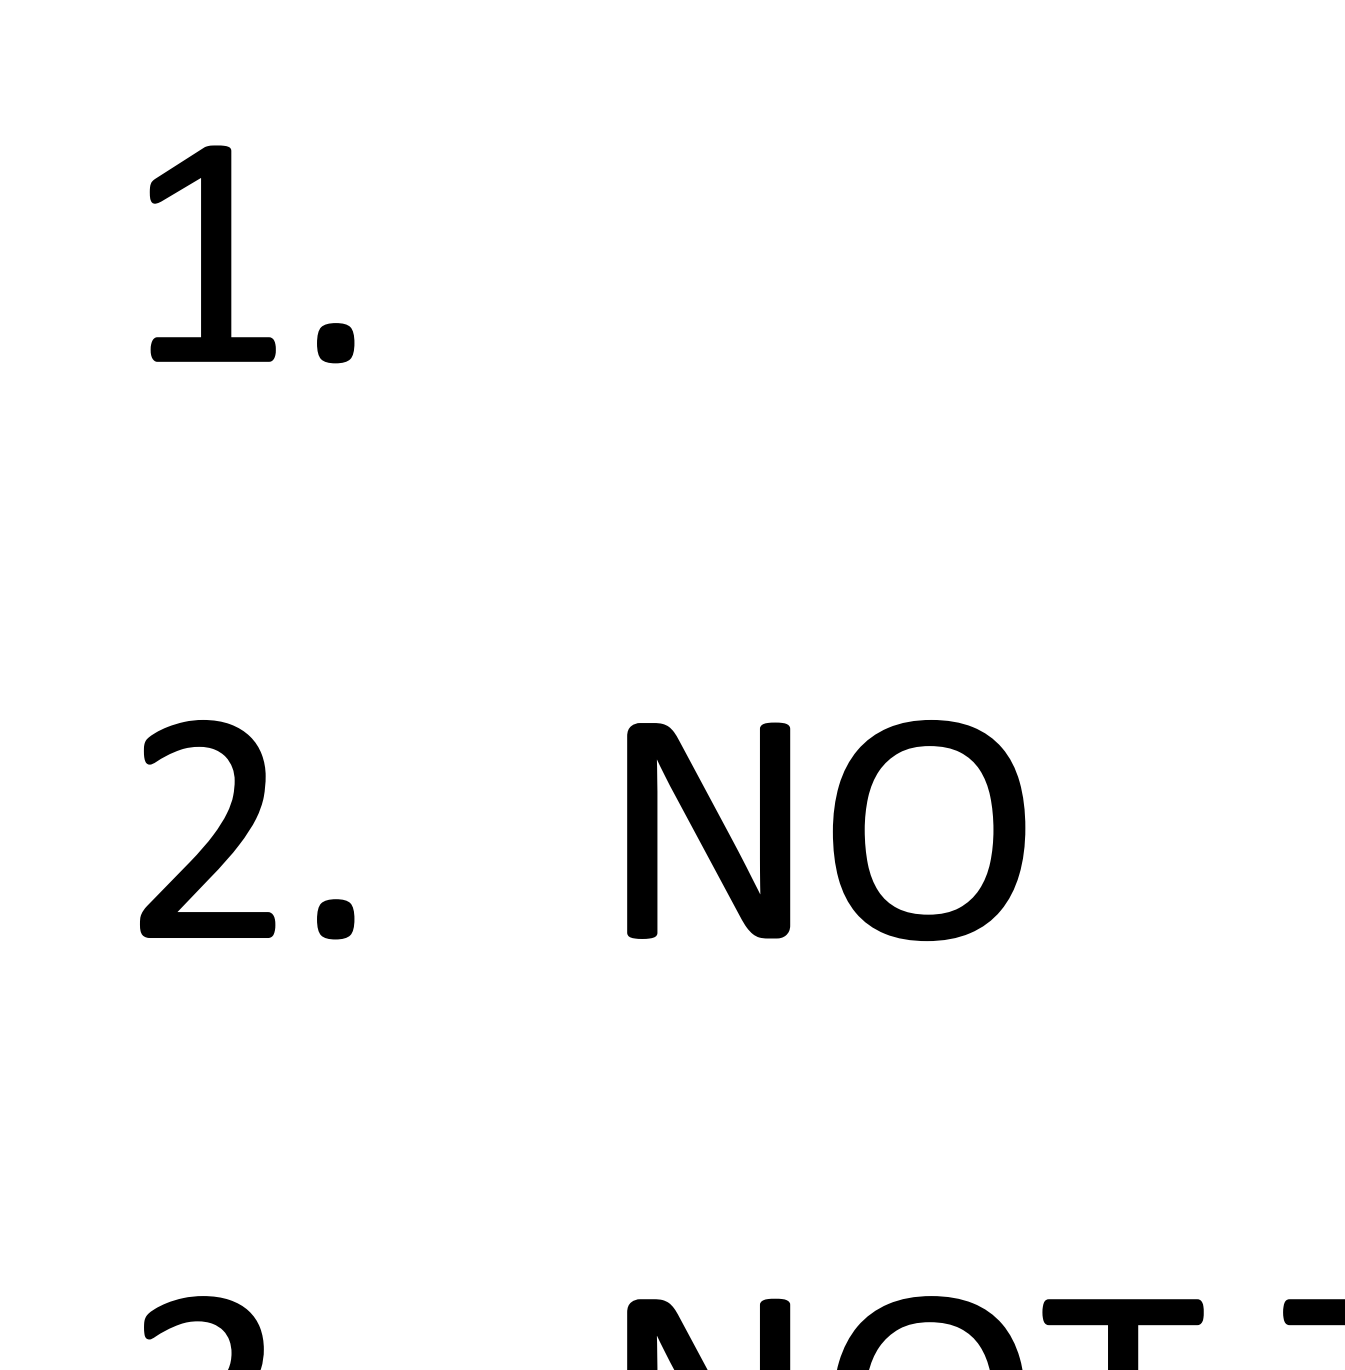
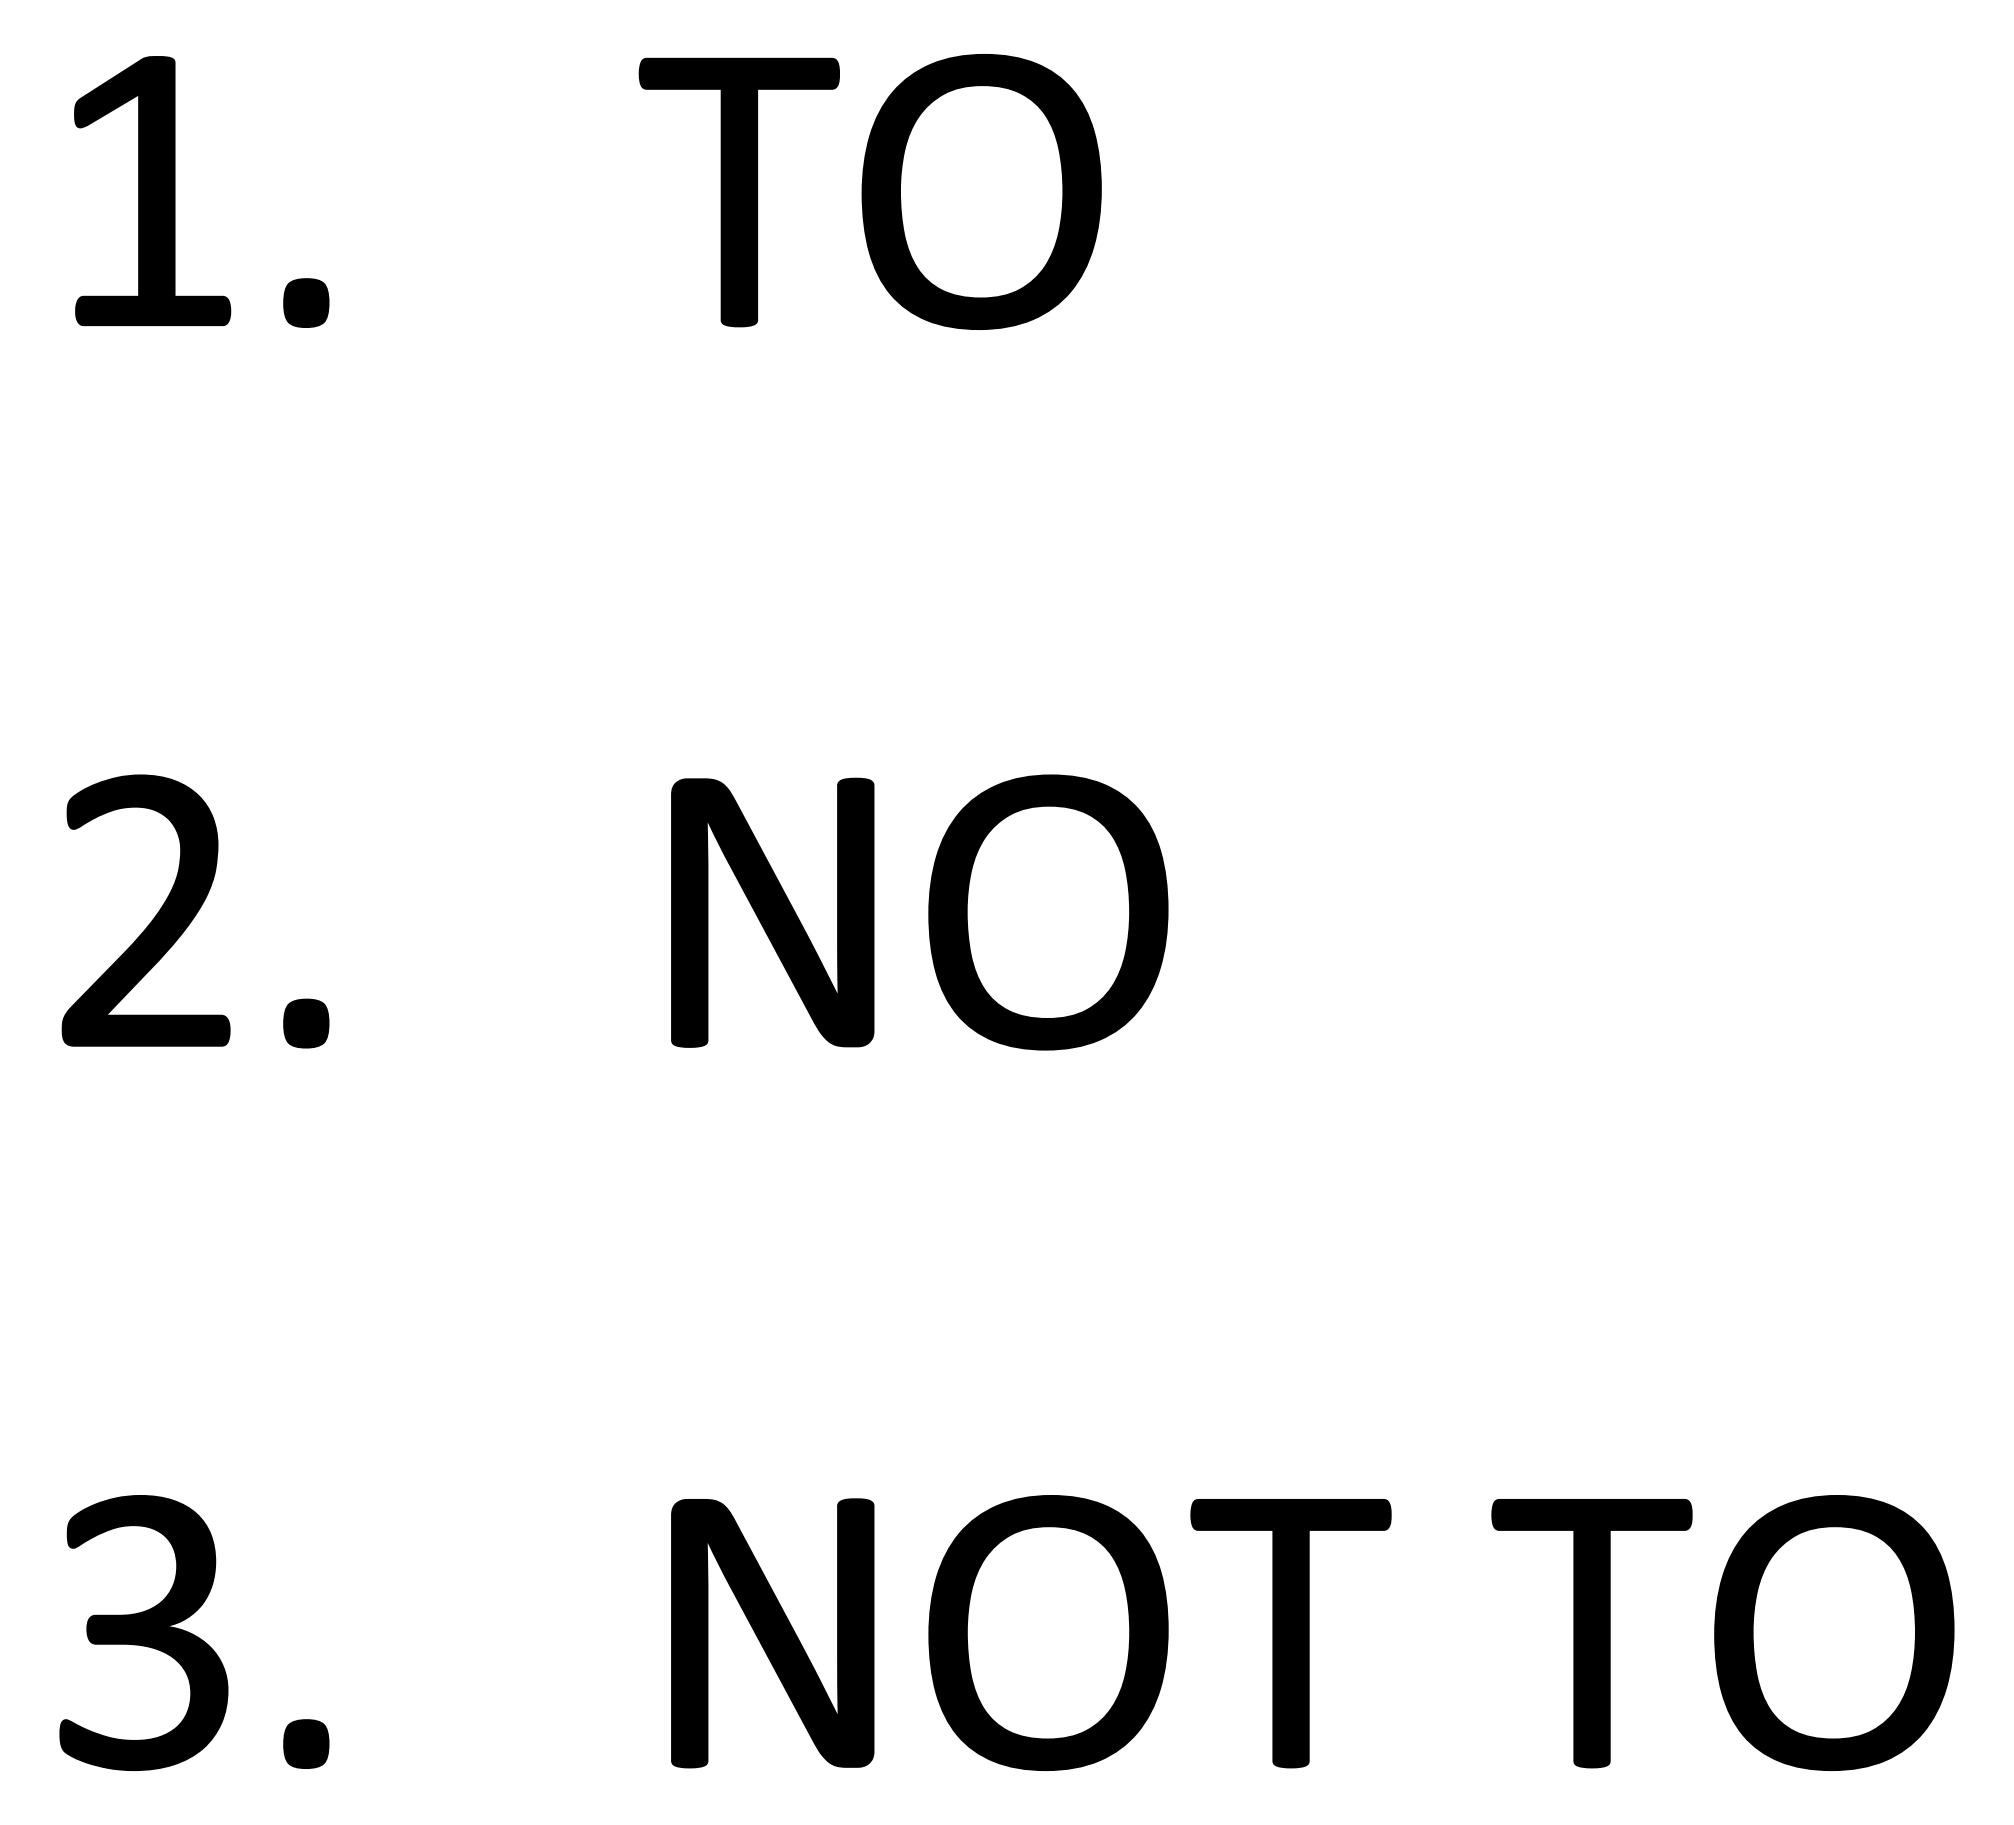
part: (786, 253) -> (869, 191), added

